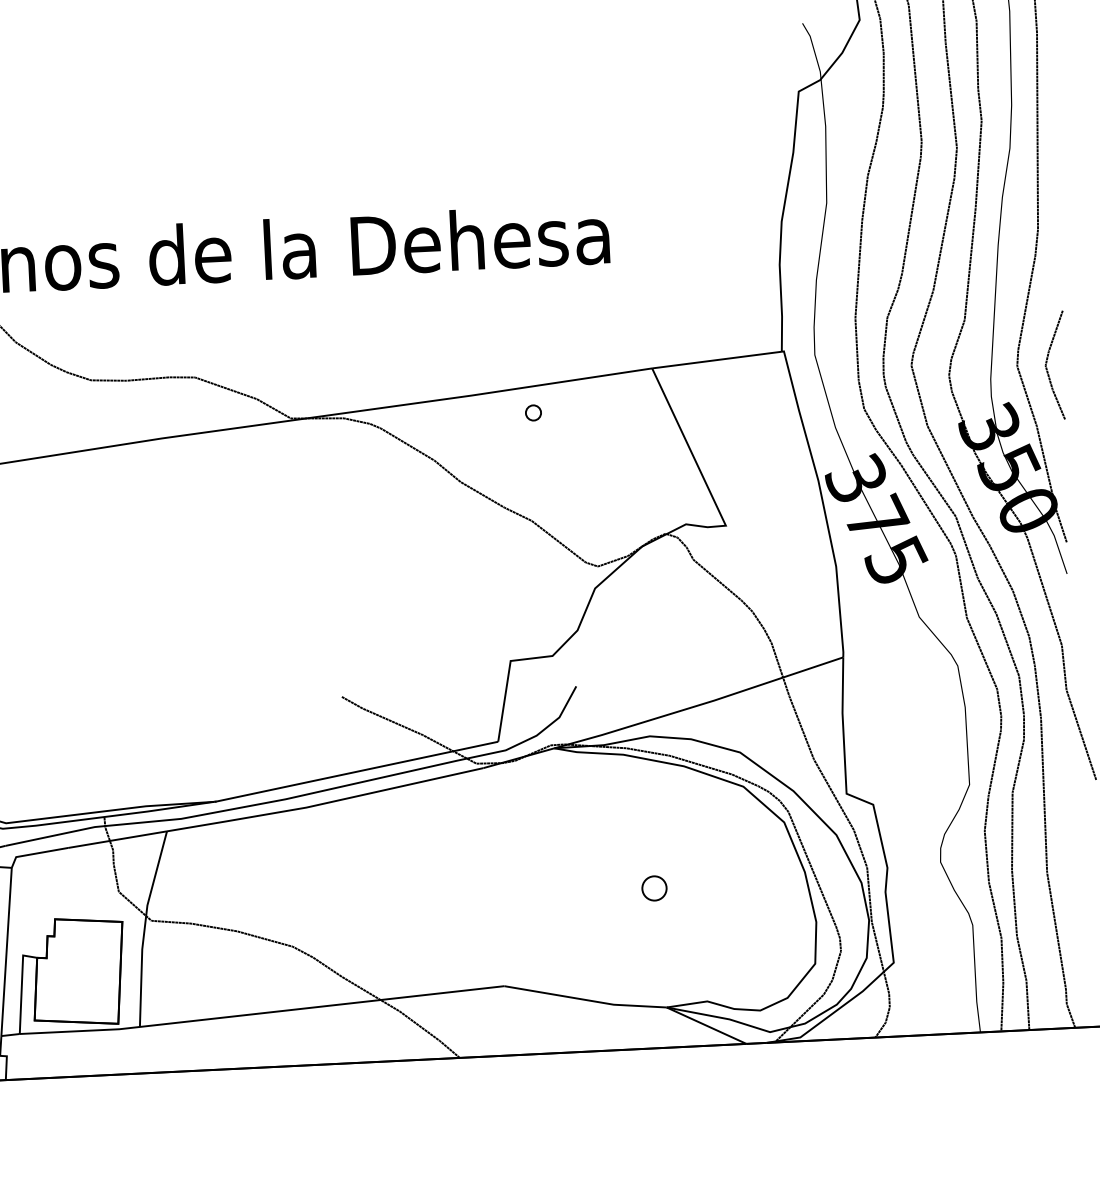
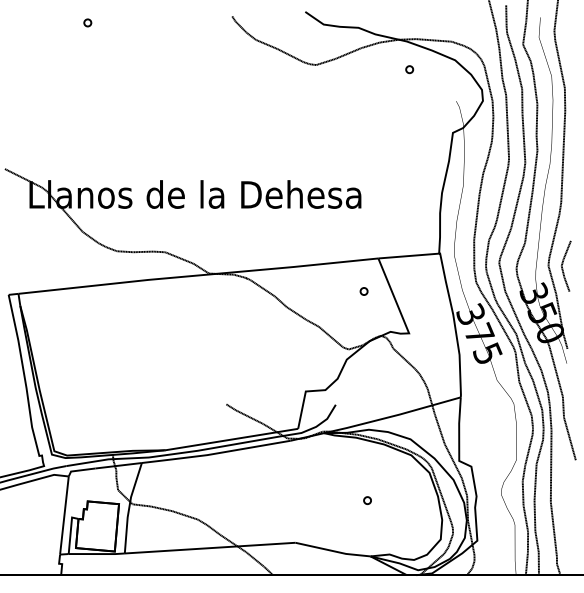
part: (532, 413) -> (363, 291), moved
part: (654, 888) -> (367, 500), size x0.62

